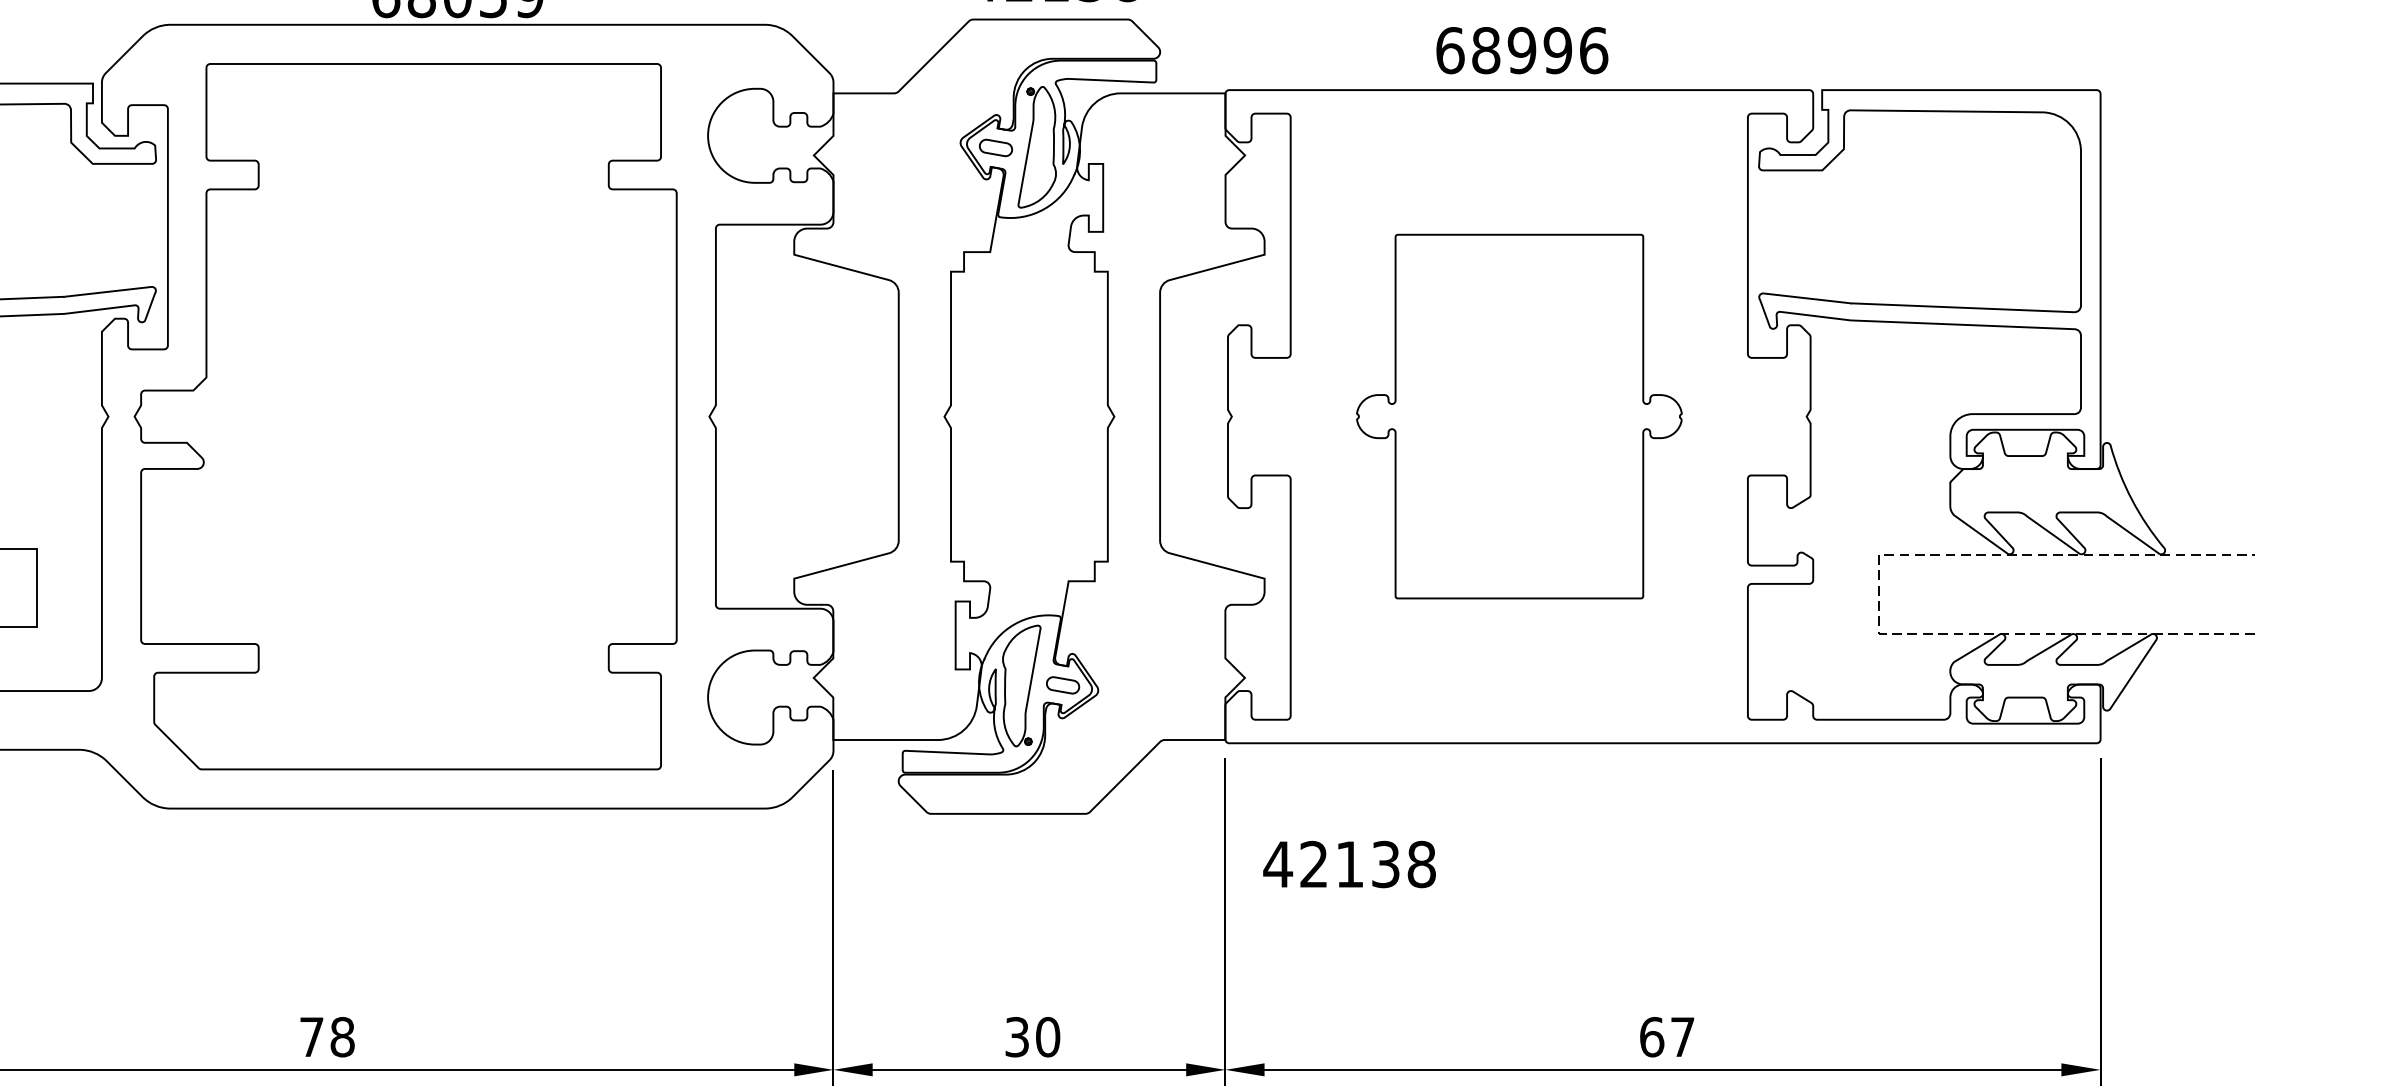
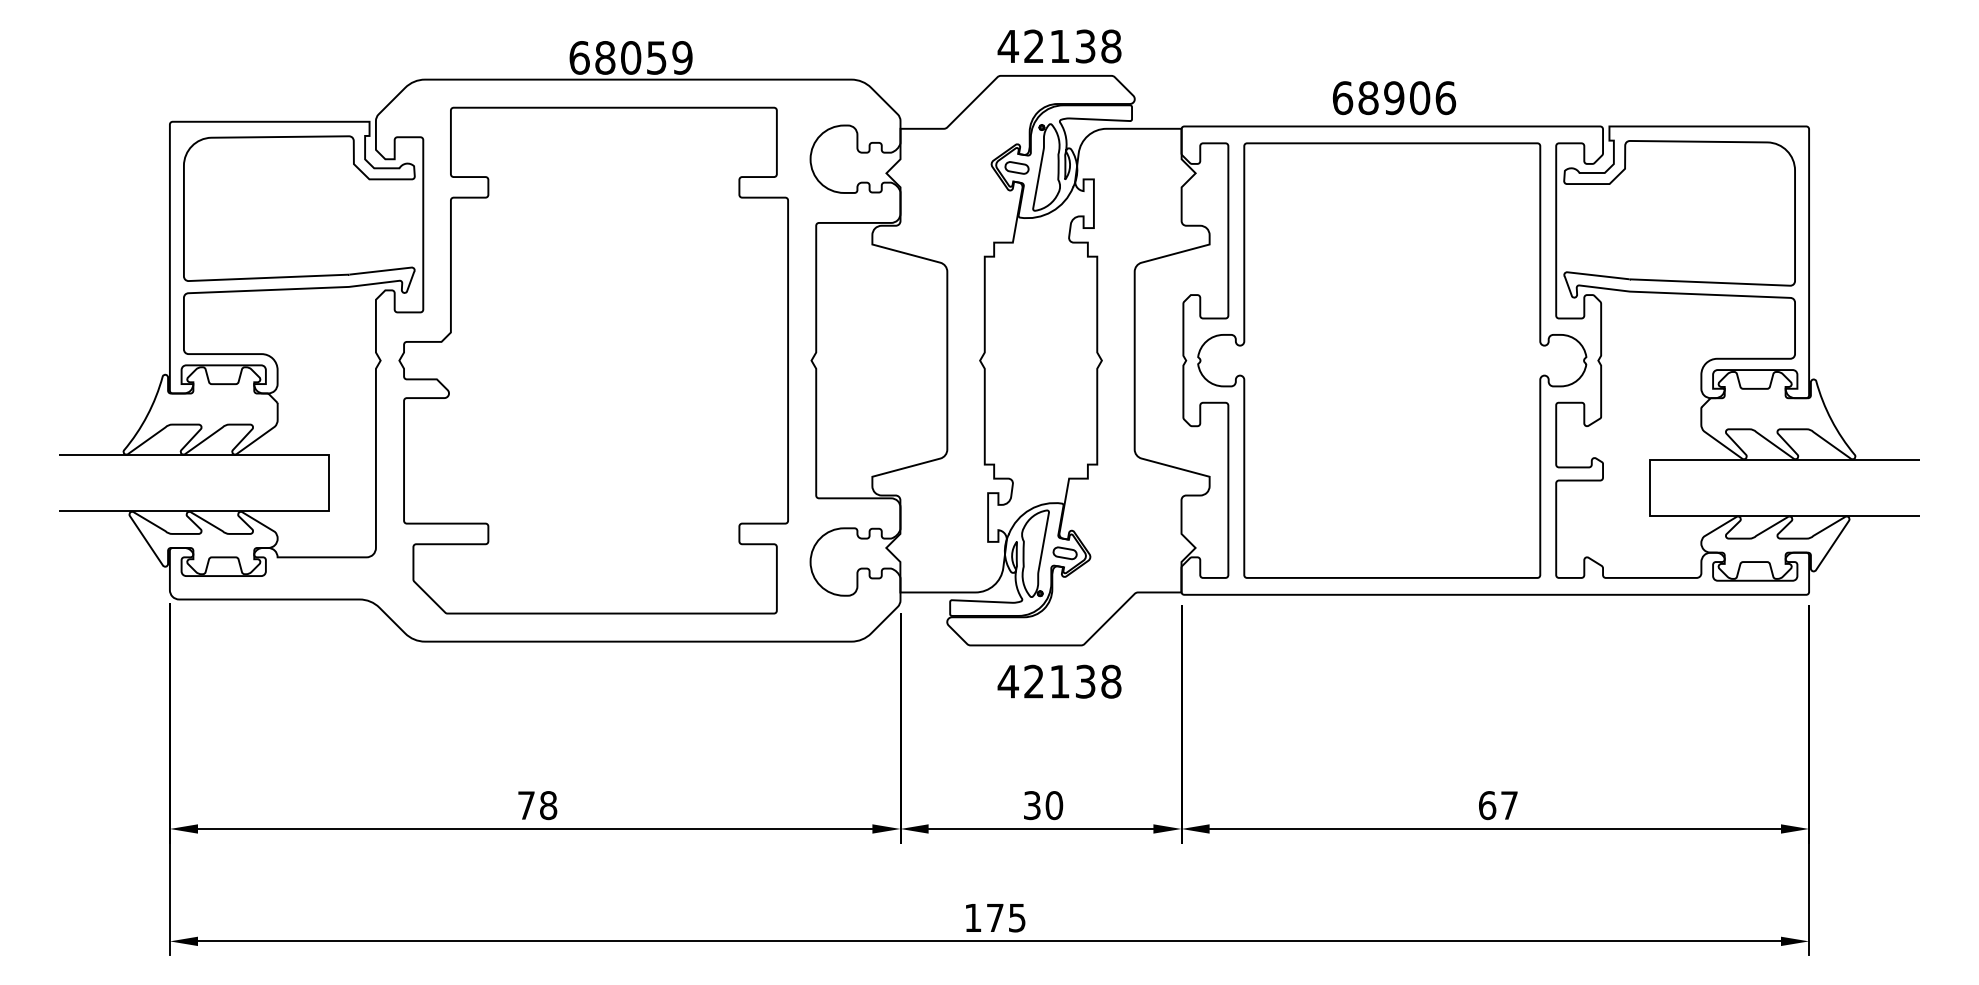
text: (1557, 51) -> (1419, 98), 68996 -> 68906
part: (1519, 416) -> (1392, 360), size x1.67
line: (1878, 593) -> (1649, 487), dashed -> solid
text: (1349, 864) -> (1059, 681), moved

